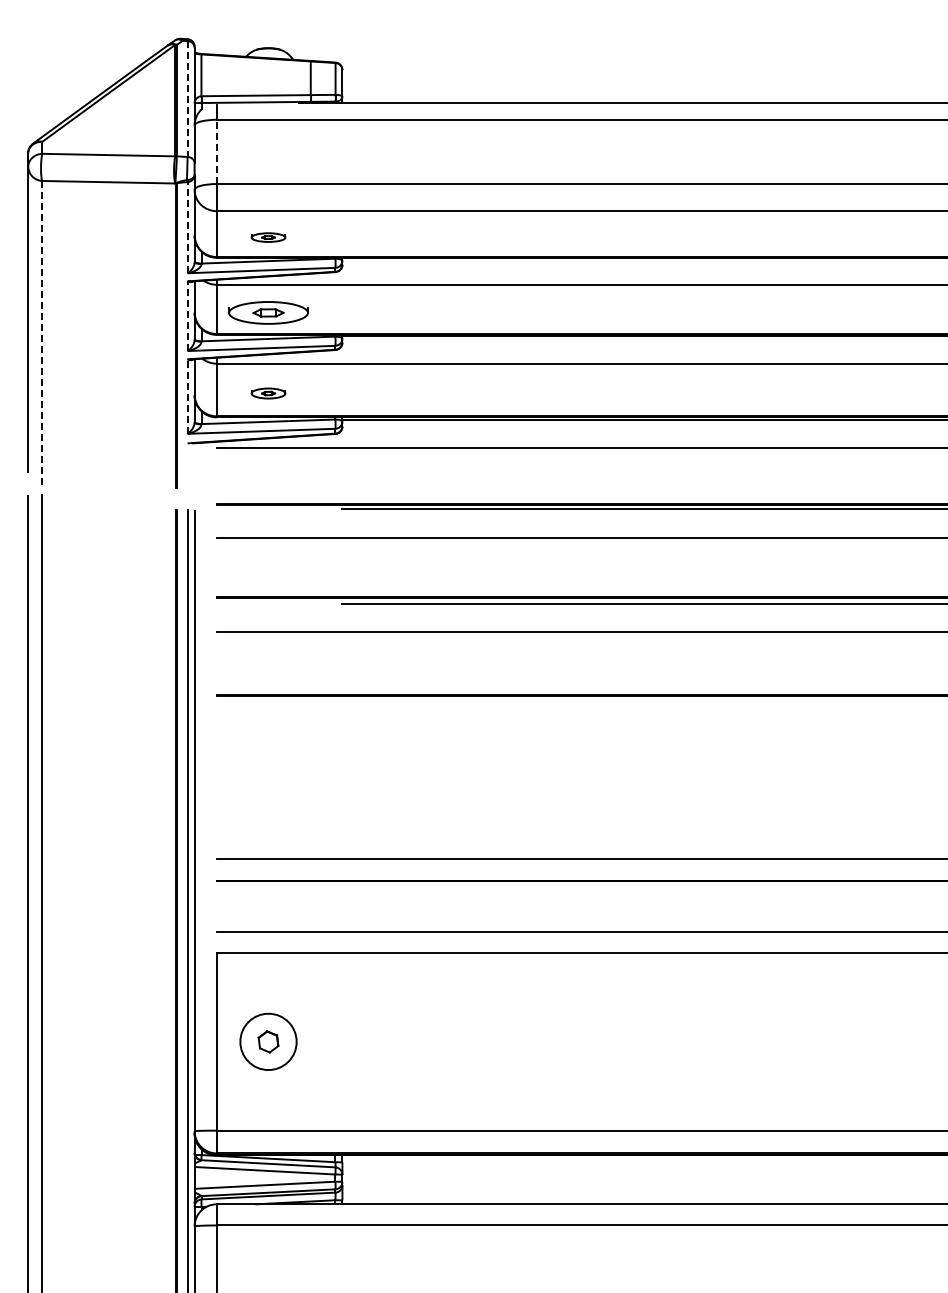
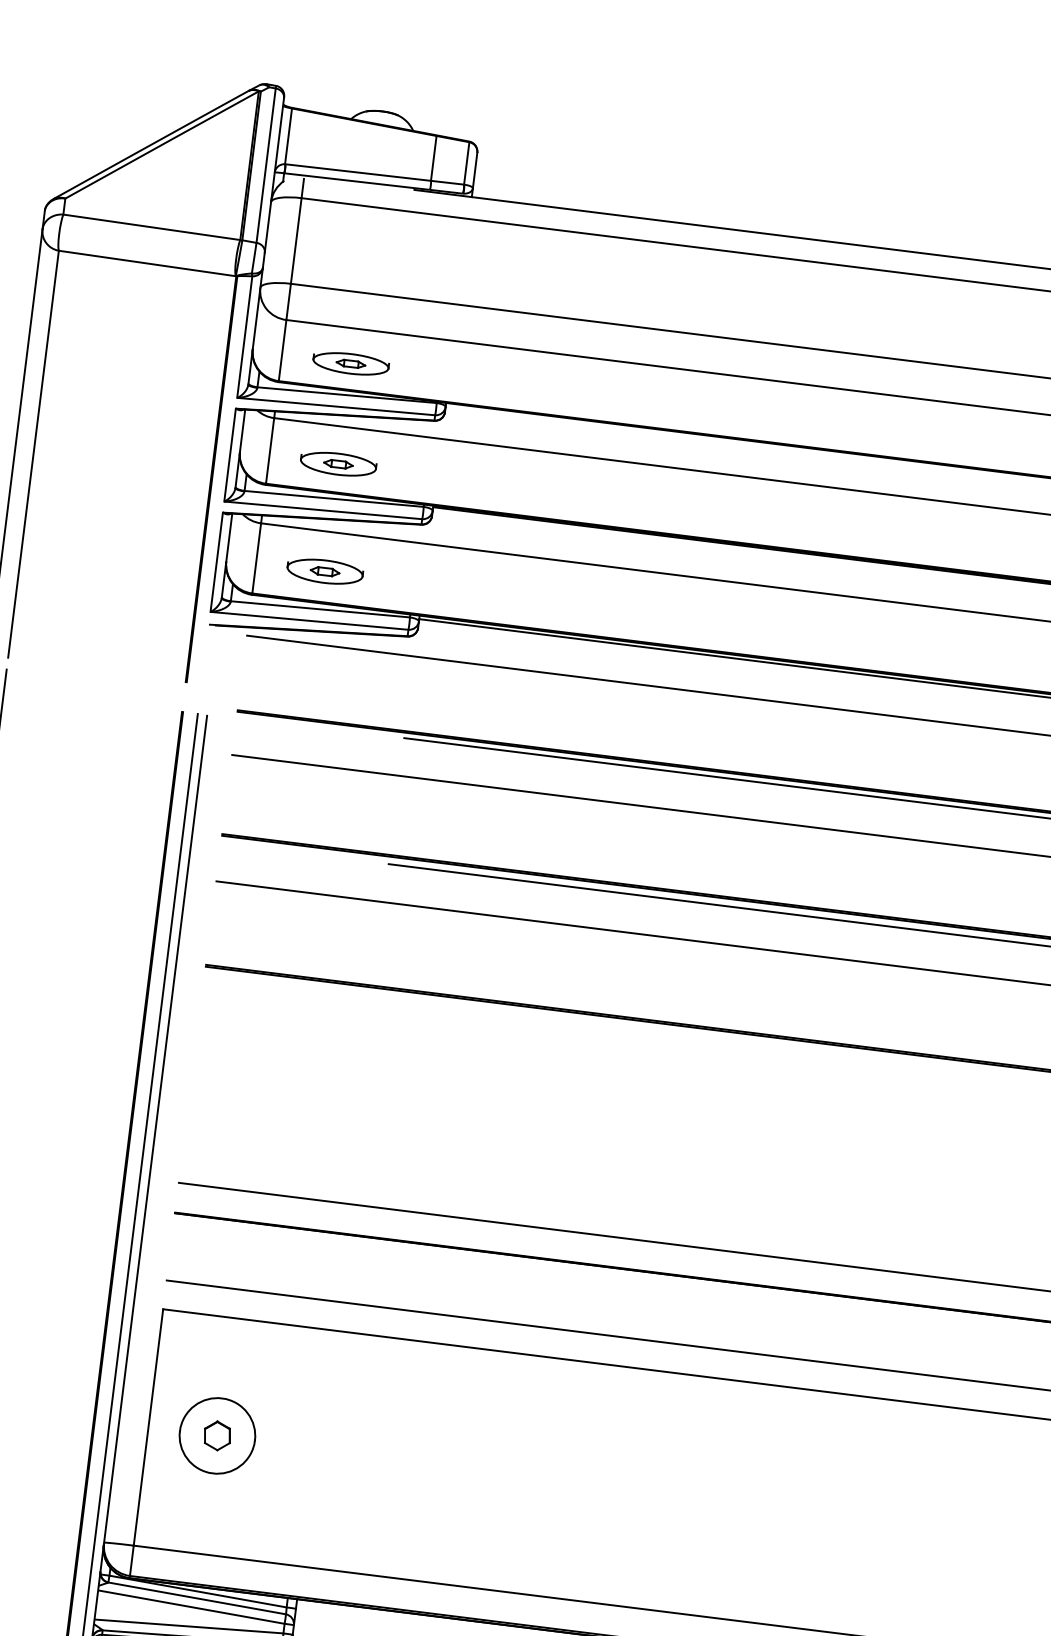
line: (187, 99) -> (265, 166), dashed -> solid
line: (216, 151) -> (295, 240), dashed -> solid
line: (187, 227) -> (244, 336), dashed -> solid
part: (268, 237) -> (350, 363), size x1.67
part: (268, 312) -> (338, 463), size x0.71
line: (187, 316) -> (229, 455), dashed -> solid
line: (42, 333) -> (33, 454), dashed -> solid
part: (268, 393) -> (325, 571), size x1.67
line: (187, 396) -> (216, 562), dashed -> solid

